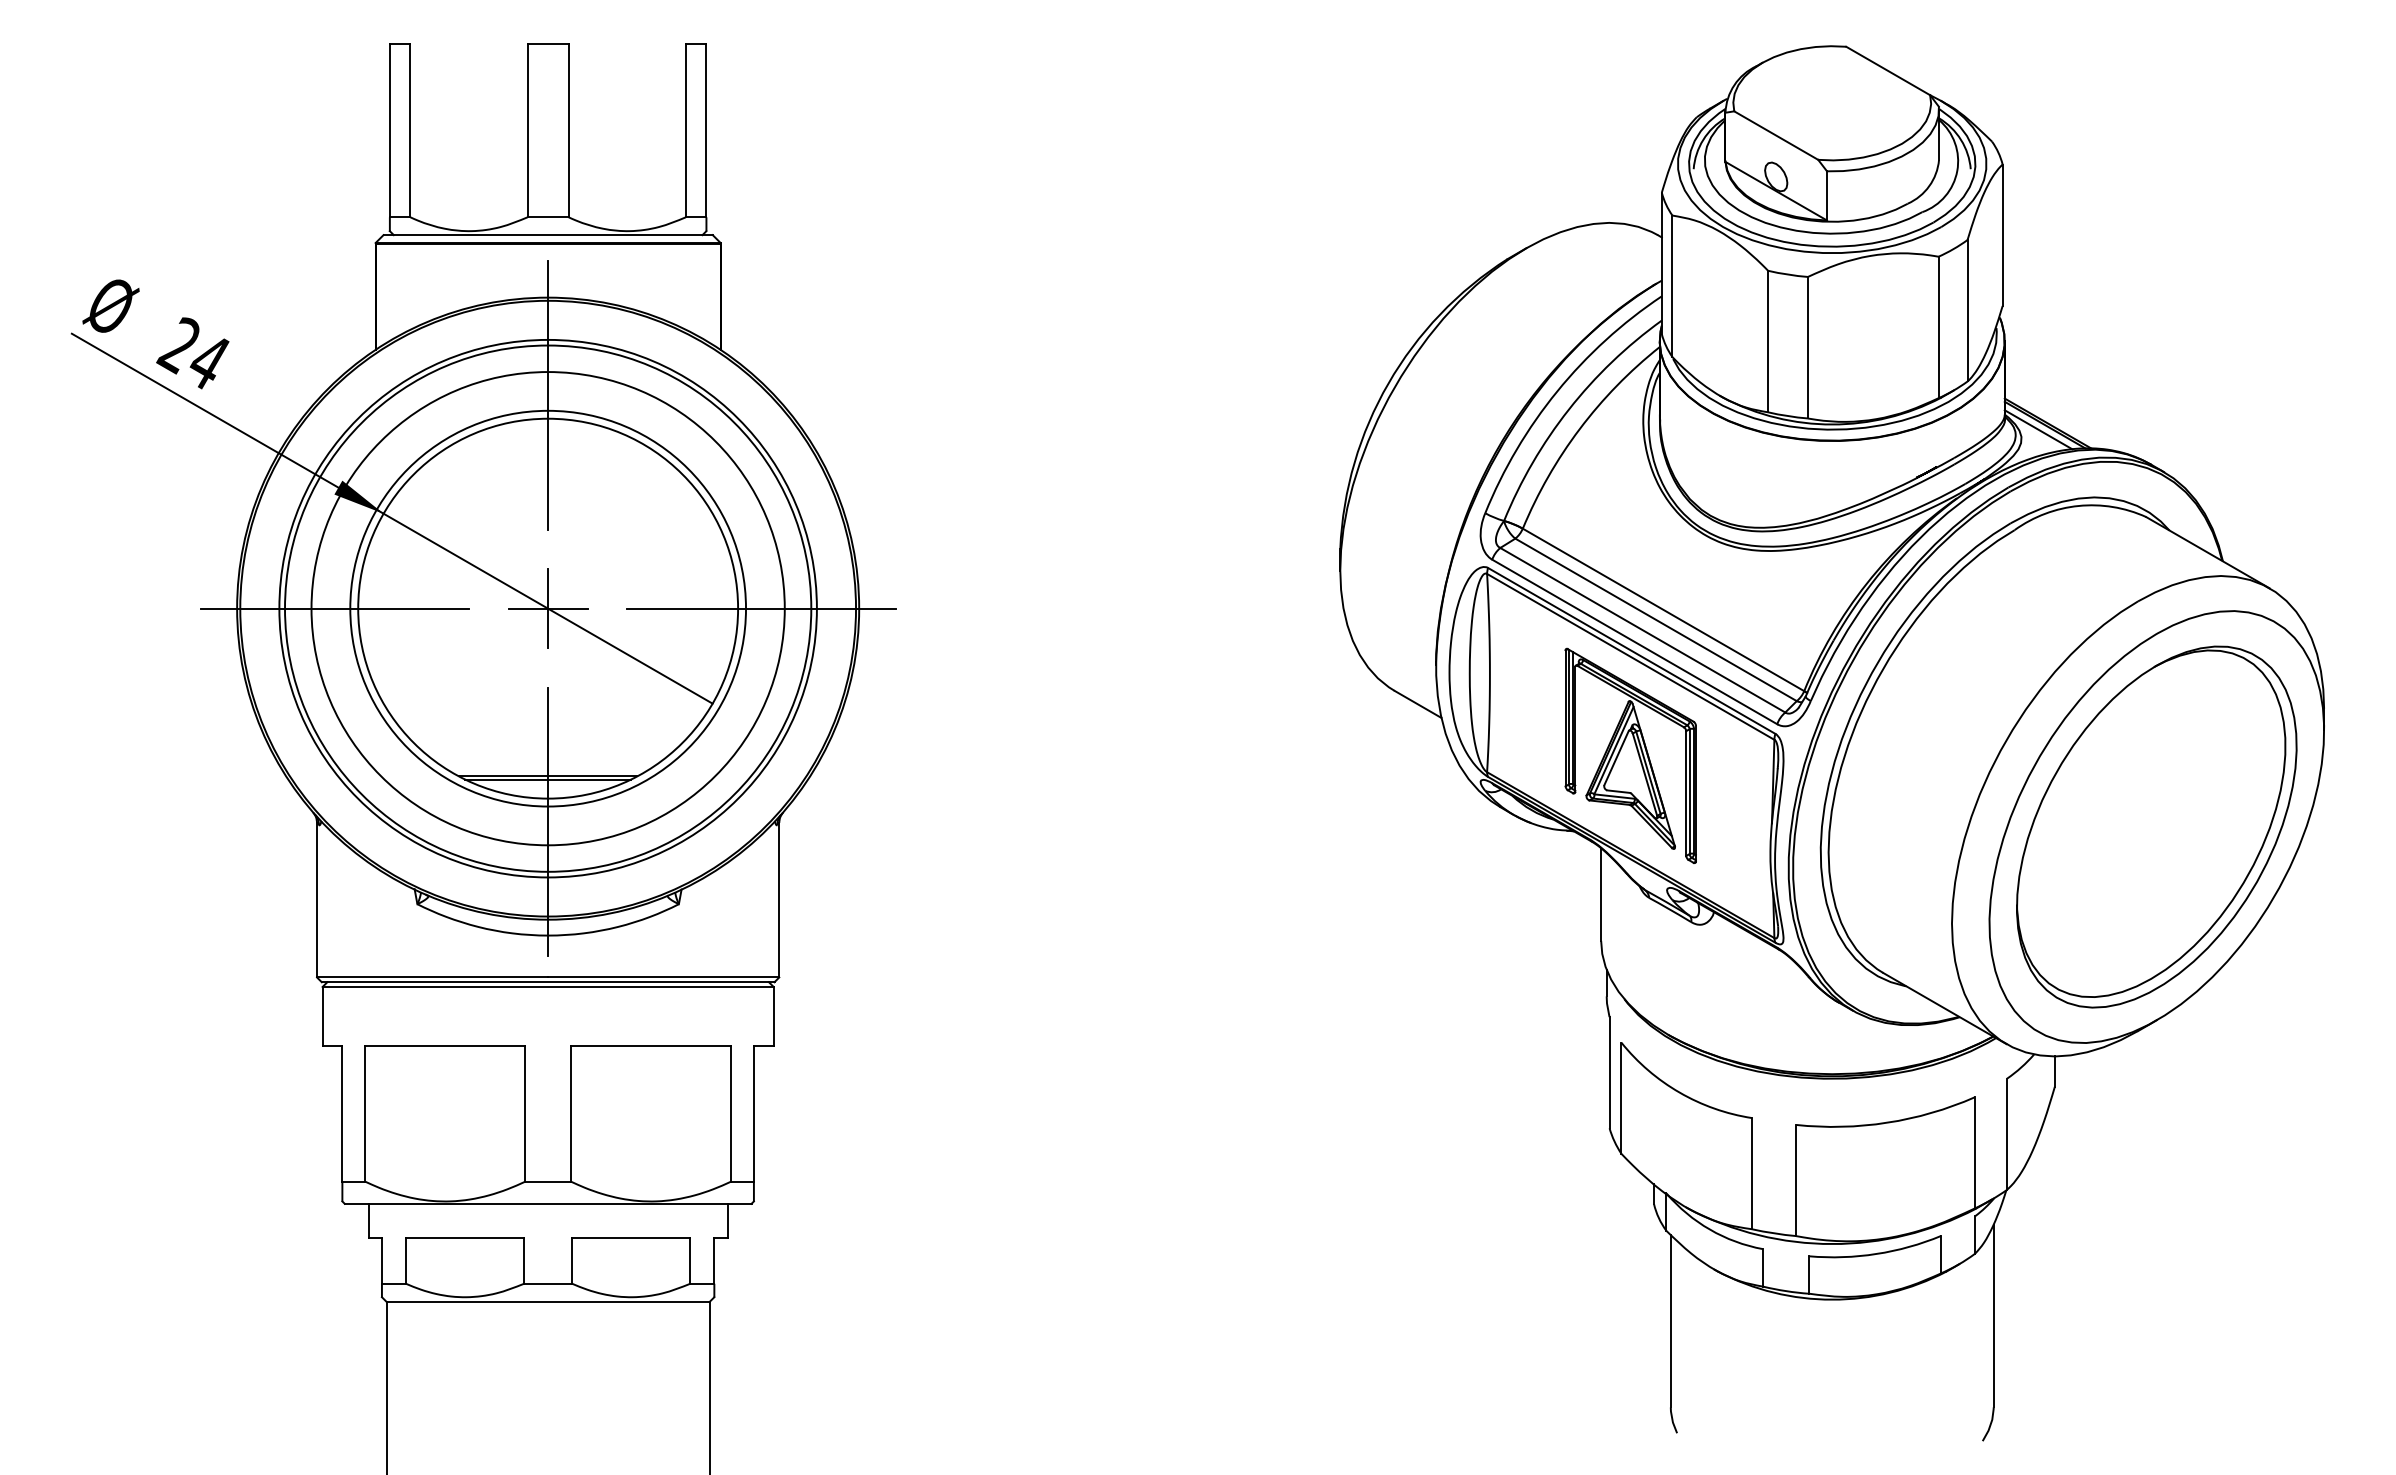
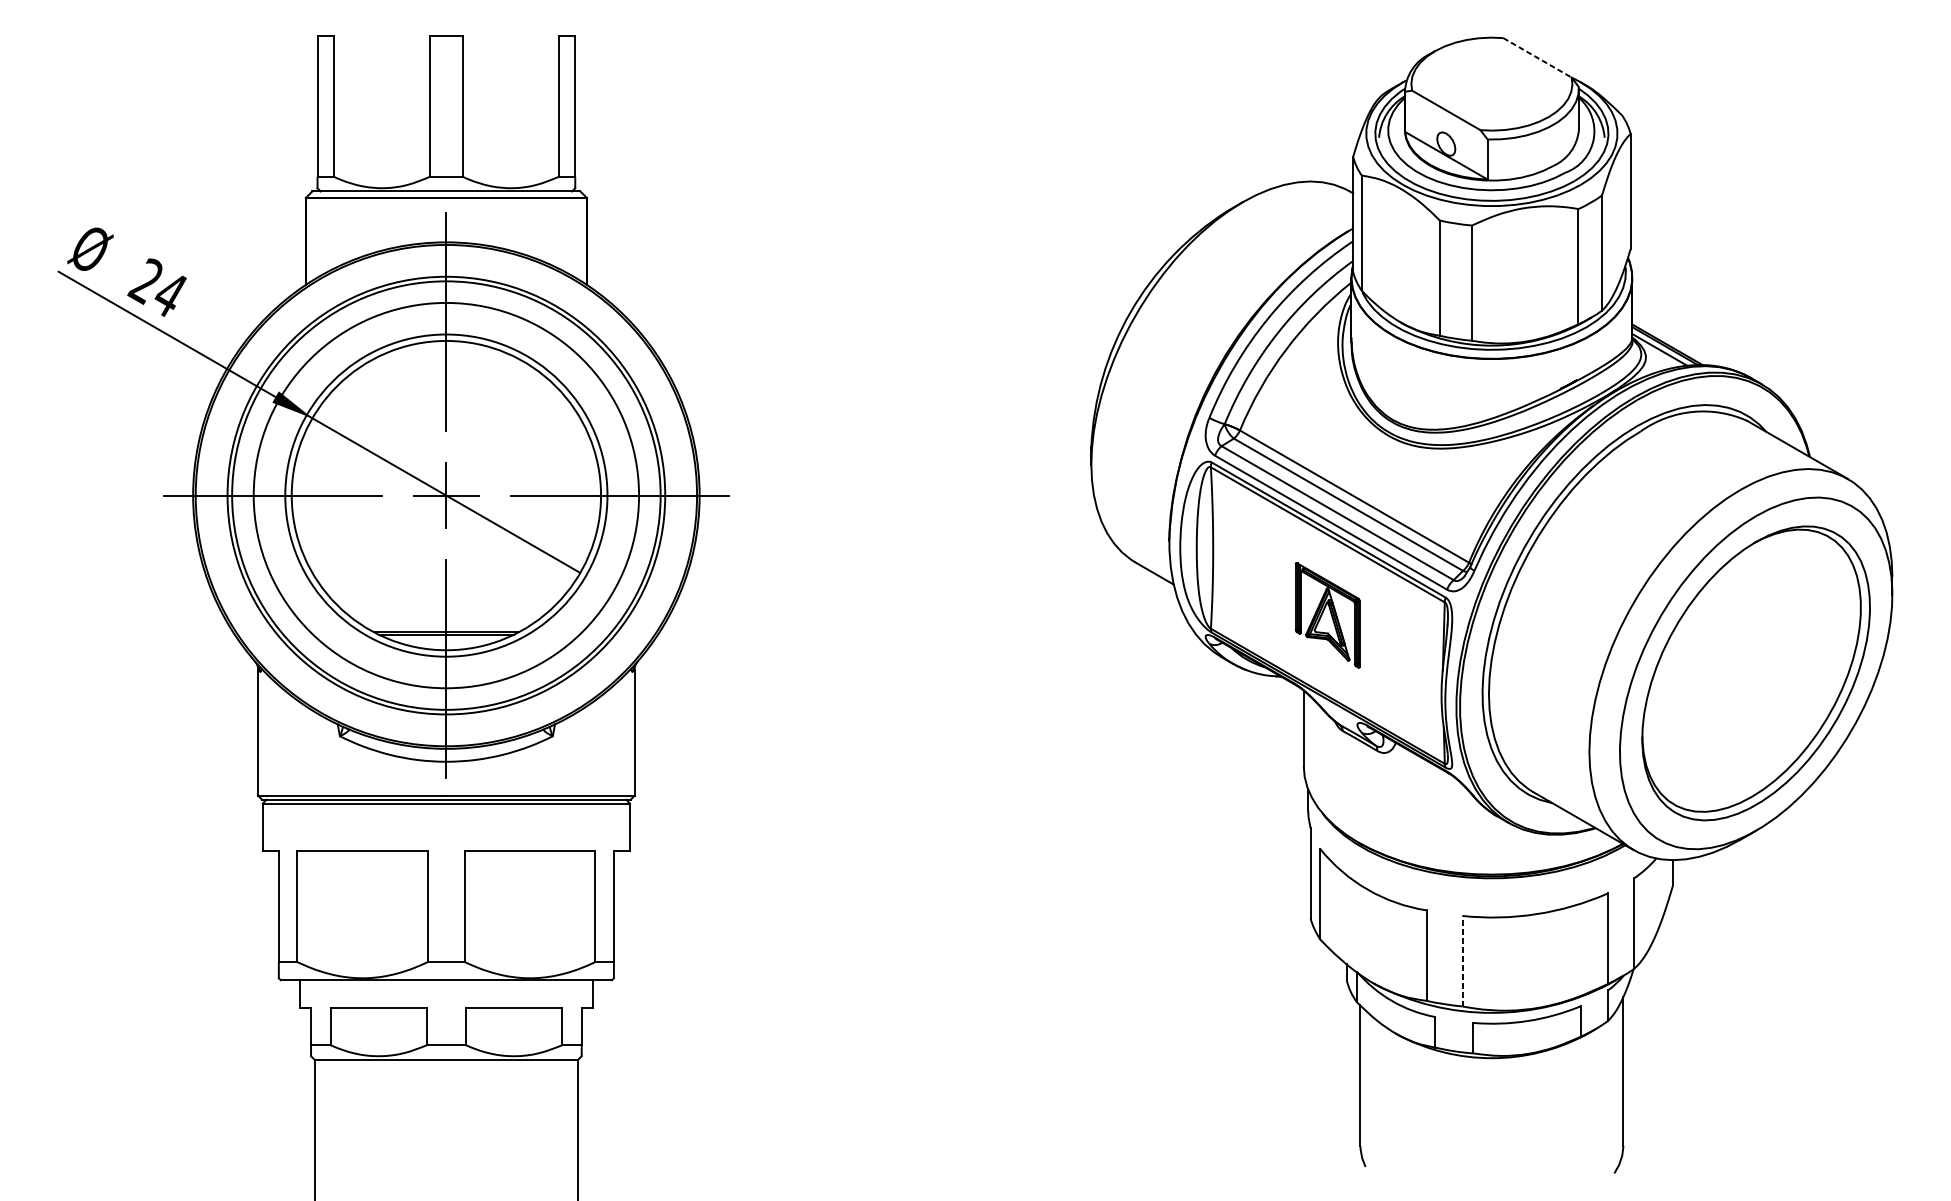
line: (1888, 71) -> (1537, 58), solid -> dashed
part: (1630, 755) -> (1327, 615), size x0.6
line: (1796, 1180) -> (1462, 961), solid -> dashed

